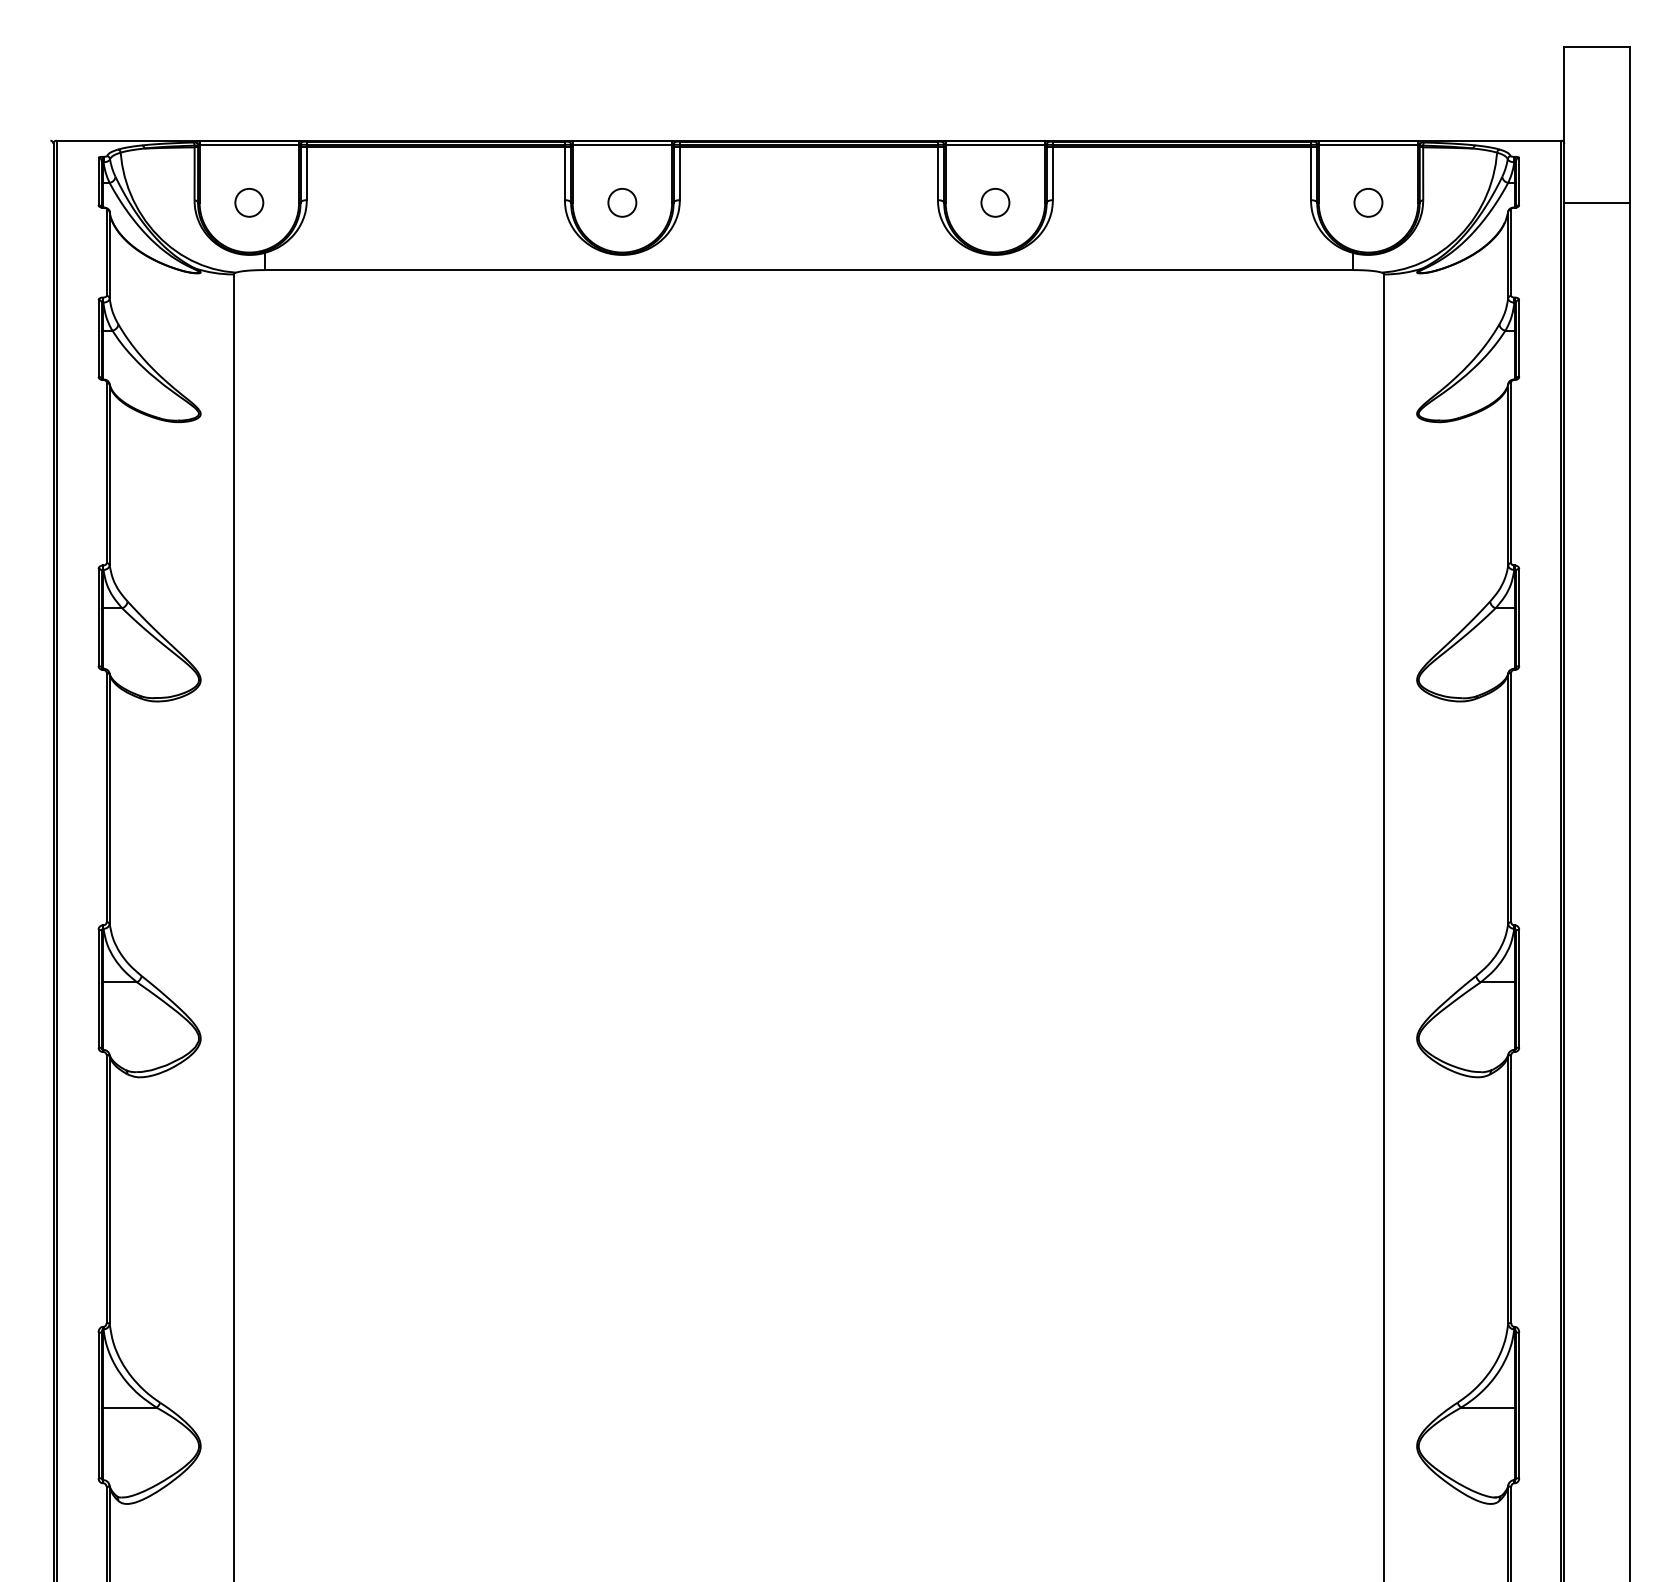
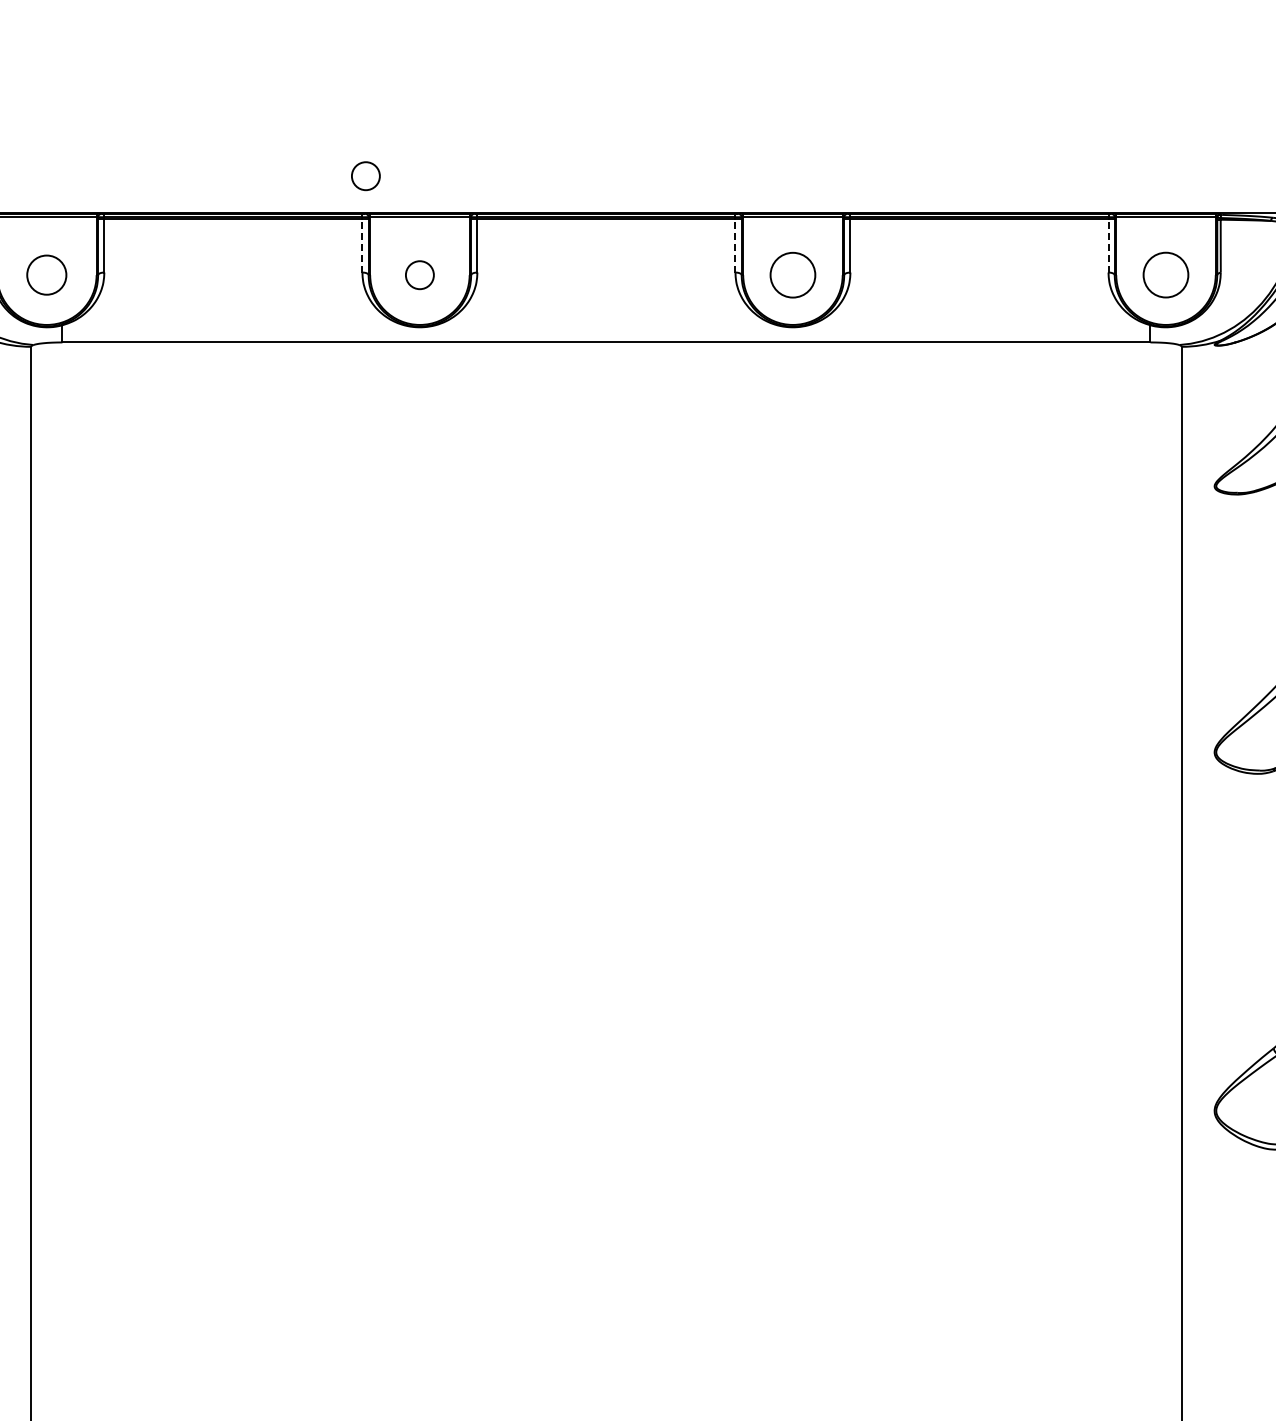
circle: (568, 103) -> (366, 175), added
line: (564, 173) -> (362, 245), solid -> dashed
line: (937, 173) -> (735, 245), solid -> dashed
line: (1310, 173) -> (1108, 245), solid -> dashed
circle: (249, 202) -> (47, 274), size x1.4
circle: (995, 202) -> (793, 274), size x1.6
circle: (1368, 202) -> (1166, 274), size x1.6

